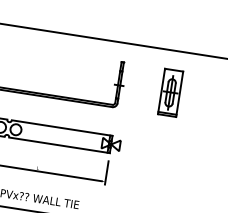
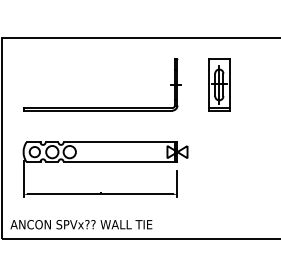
part: (170, 92) -> (219, 84), moved

